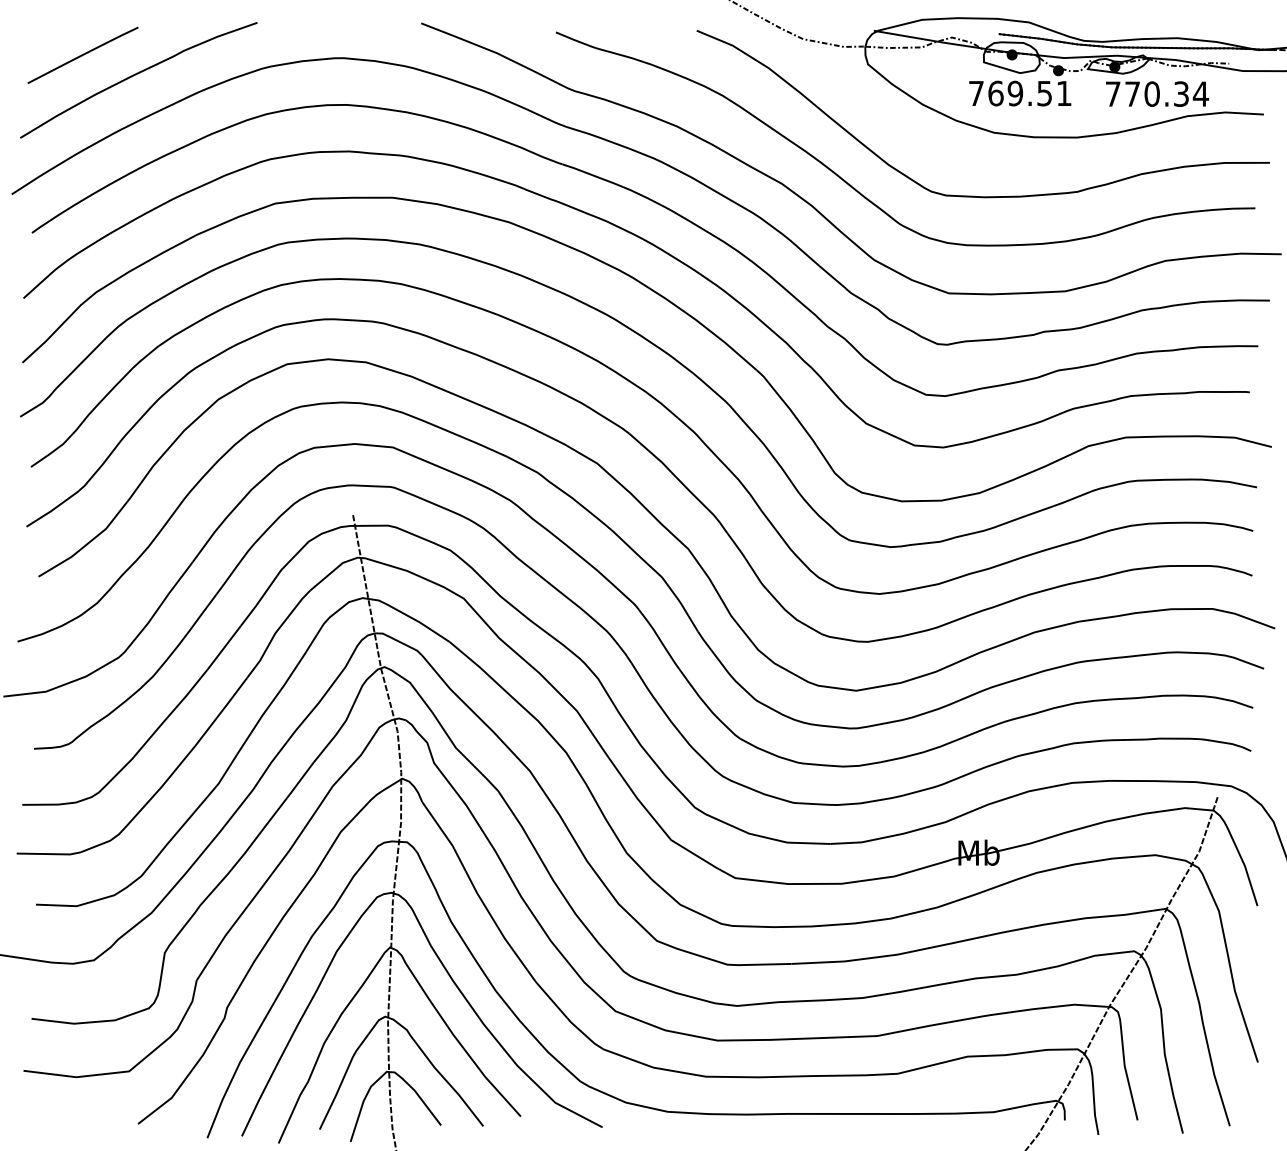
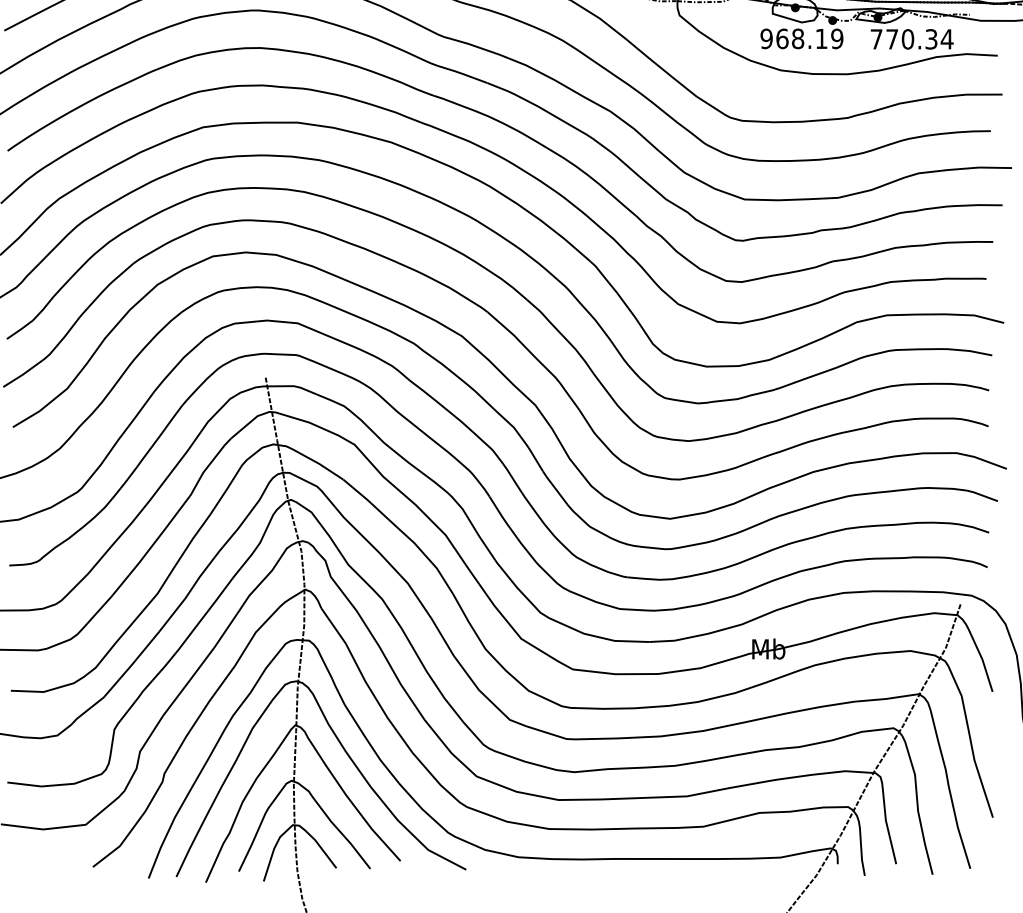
text: (1019, 93) -> (801, 38), 769.51 -> 968.19

